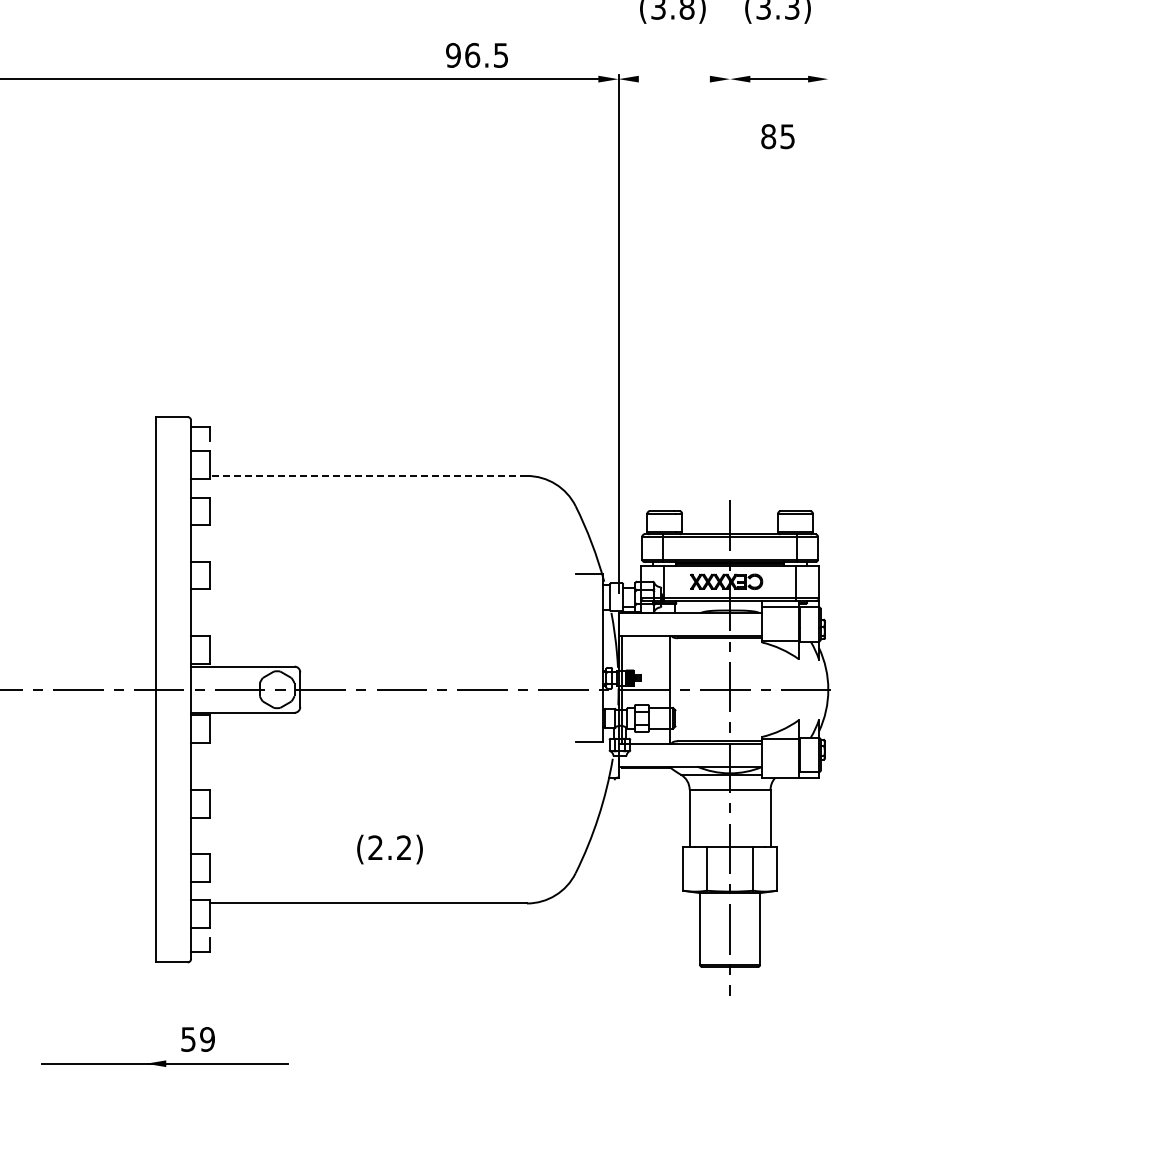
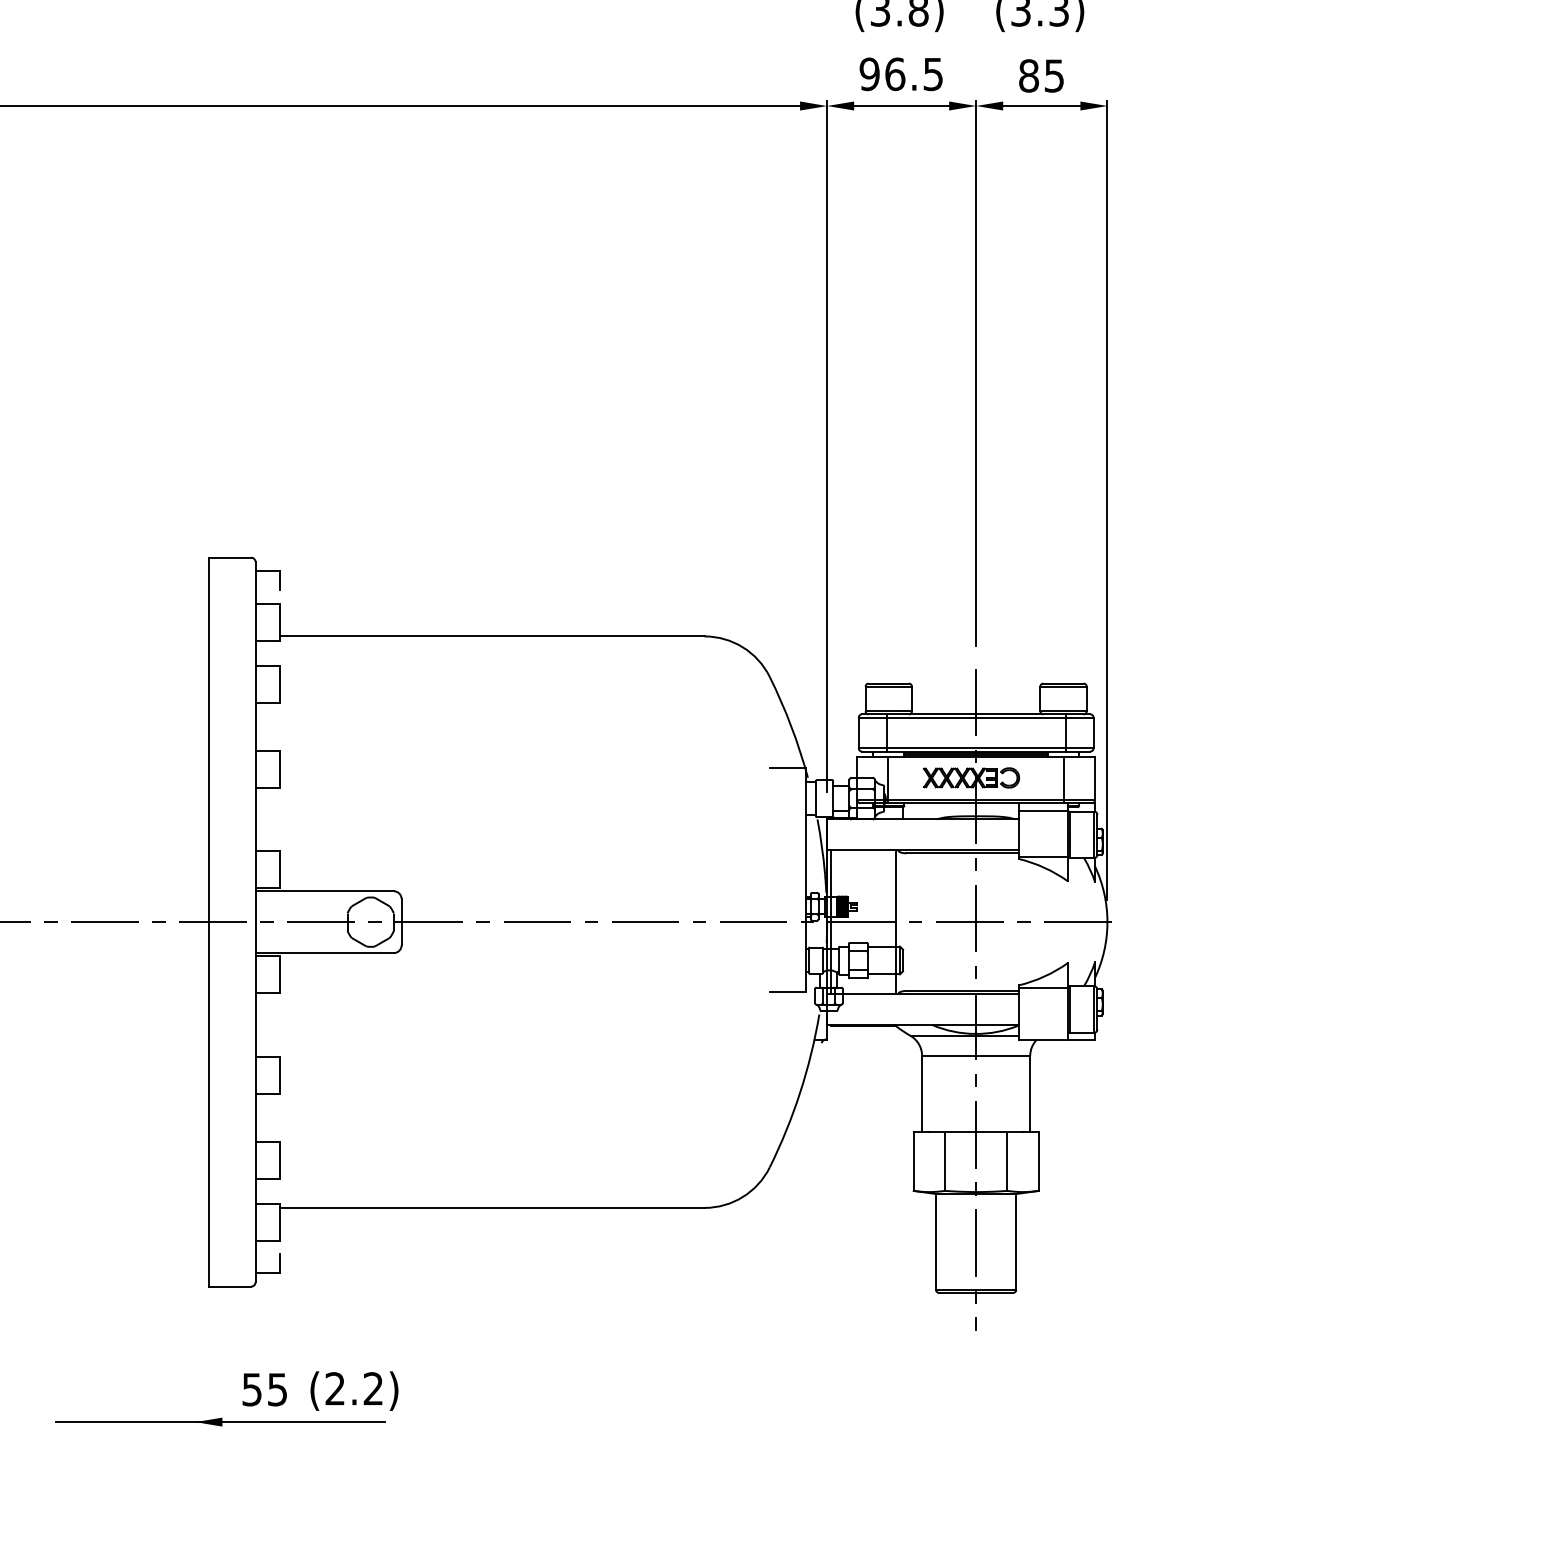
text: (476, 55) -> (900, 74), moved
line: (673, 79) -> (900, 106), added
text: (777, 136) -> (1040, 75), moved
line: (730, 279) -> (976, 373), added
line: (828, 374) -> (1107, 500), added
line: (368, 475) -> (492, 635), dashed -> solid
text: (389, 849) -> (353, 1391), moved
text: (207, 1039) -> (277, 1389), 59 -> 55

